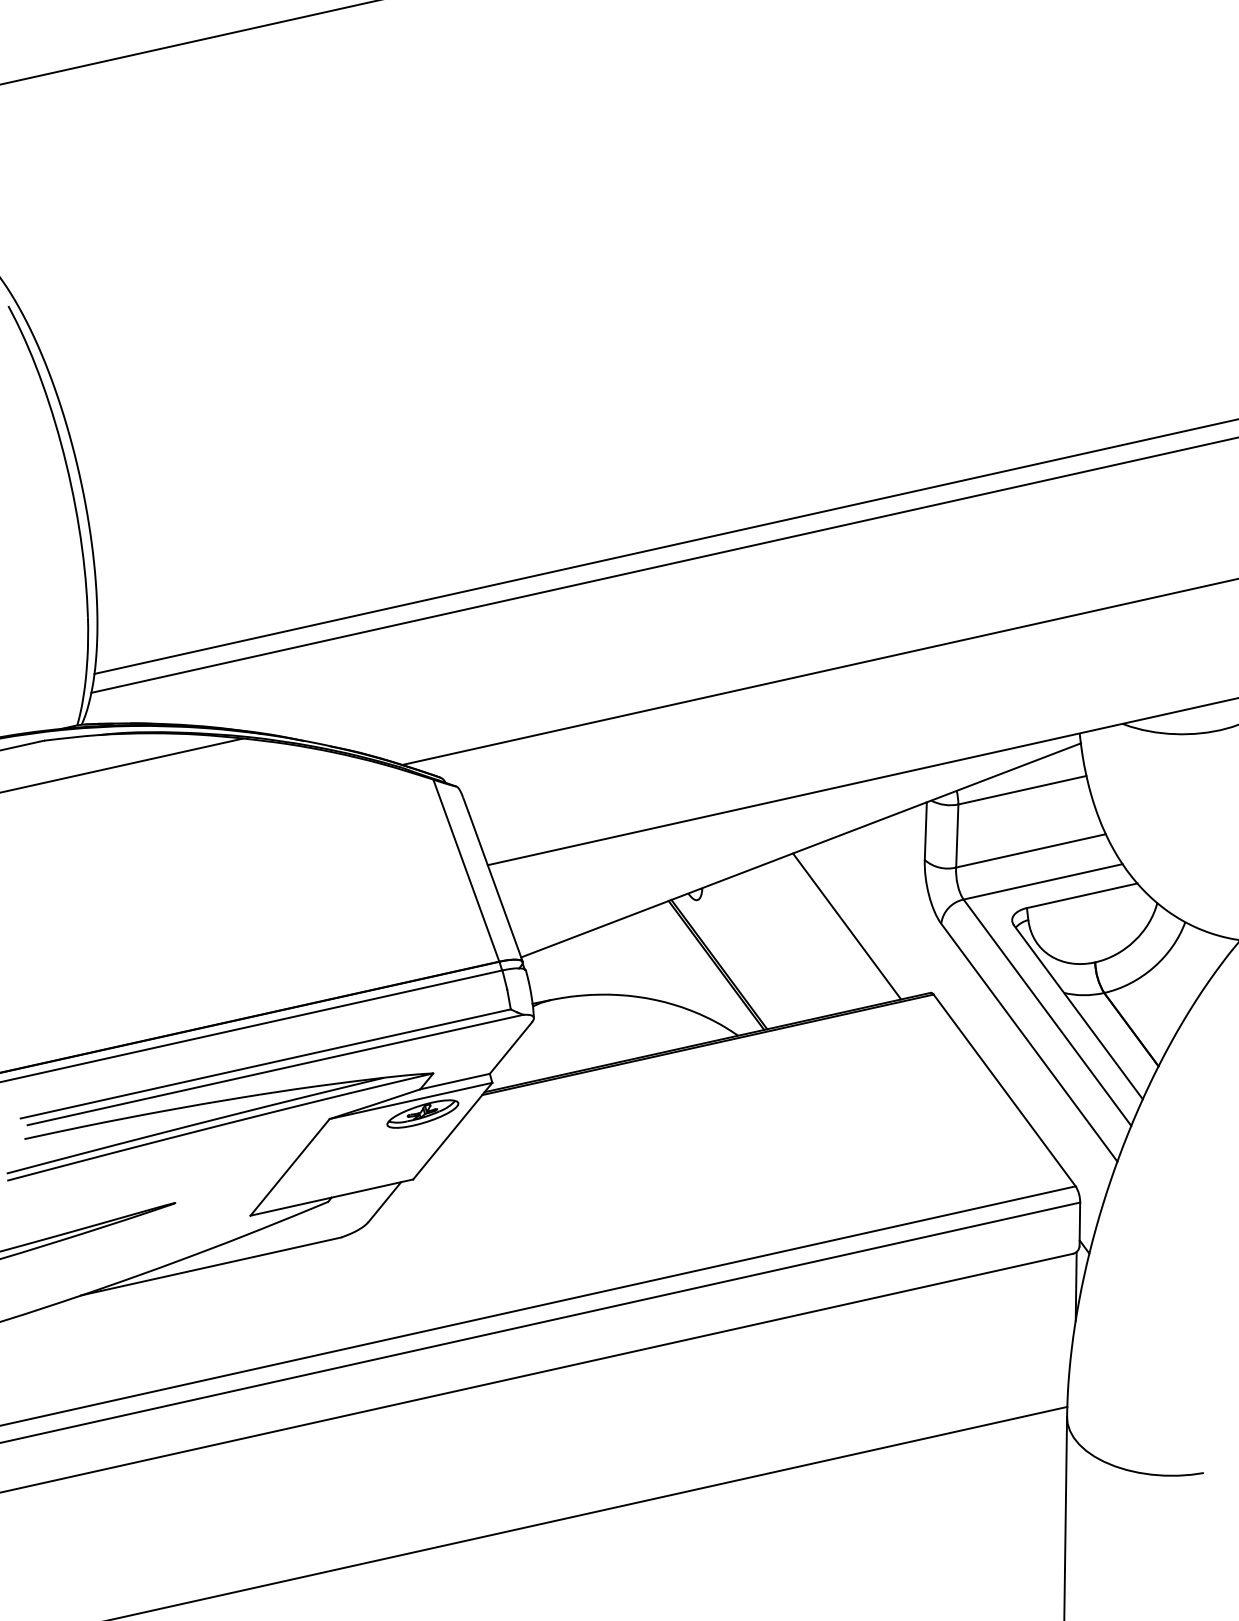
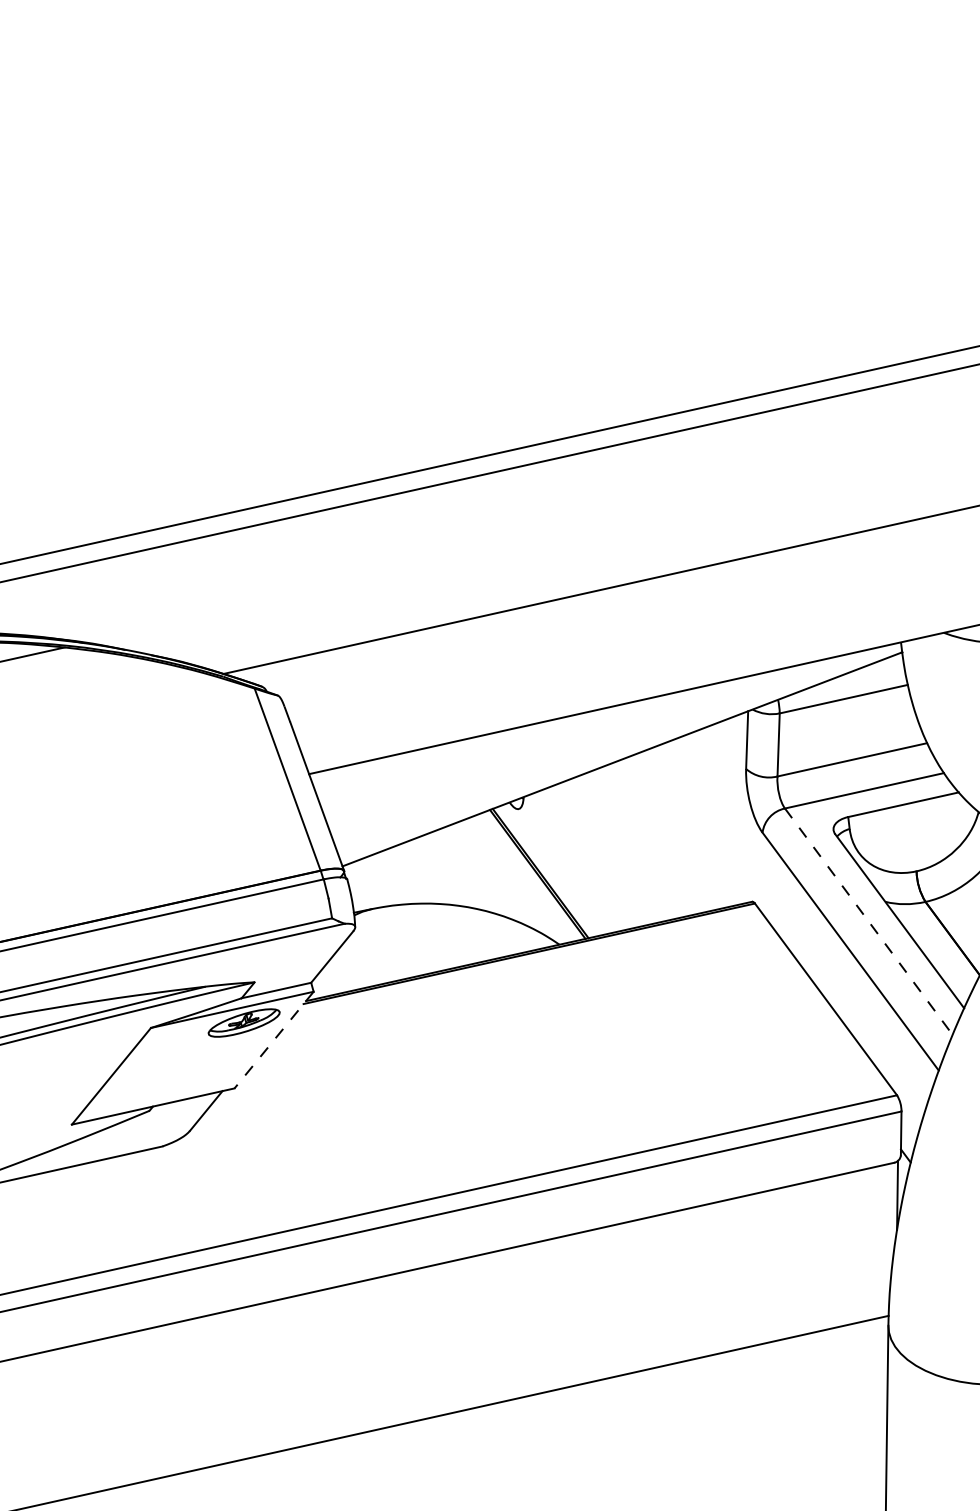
line: (847, 926) -> (668, 835), removed
line: (1047, 1012) -> (868, 921), solid -> dashed
line: (452, 1131) -> (273, 1040), solid -> dashed

